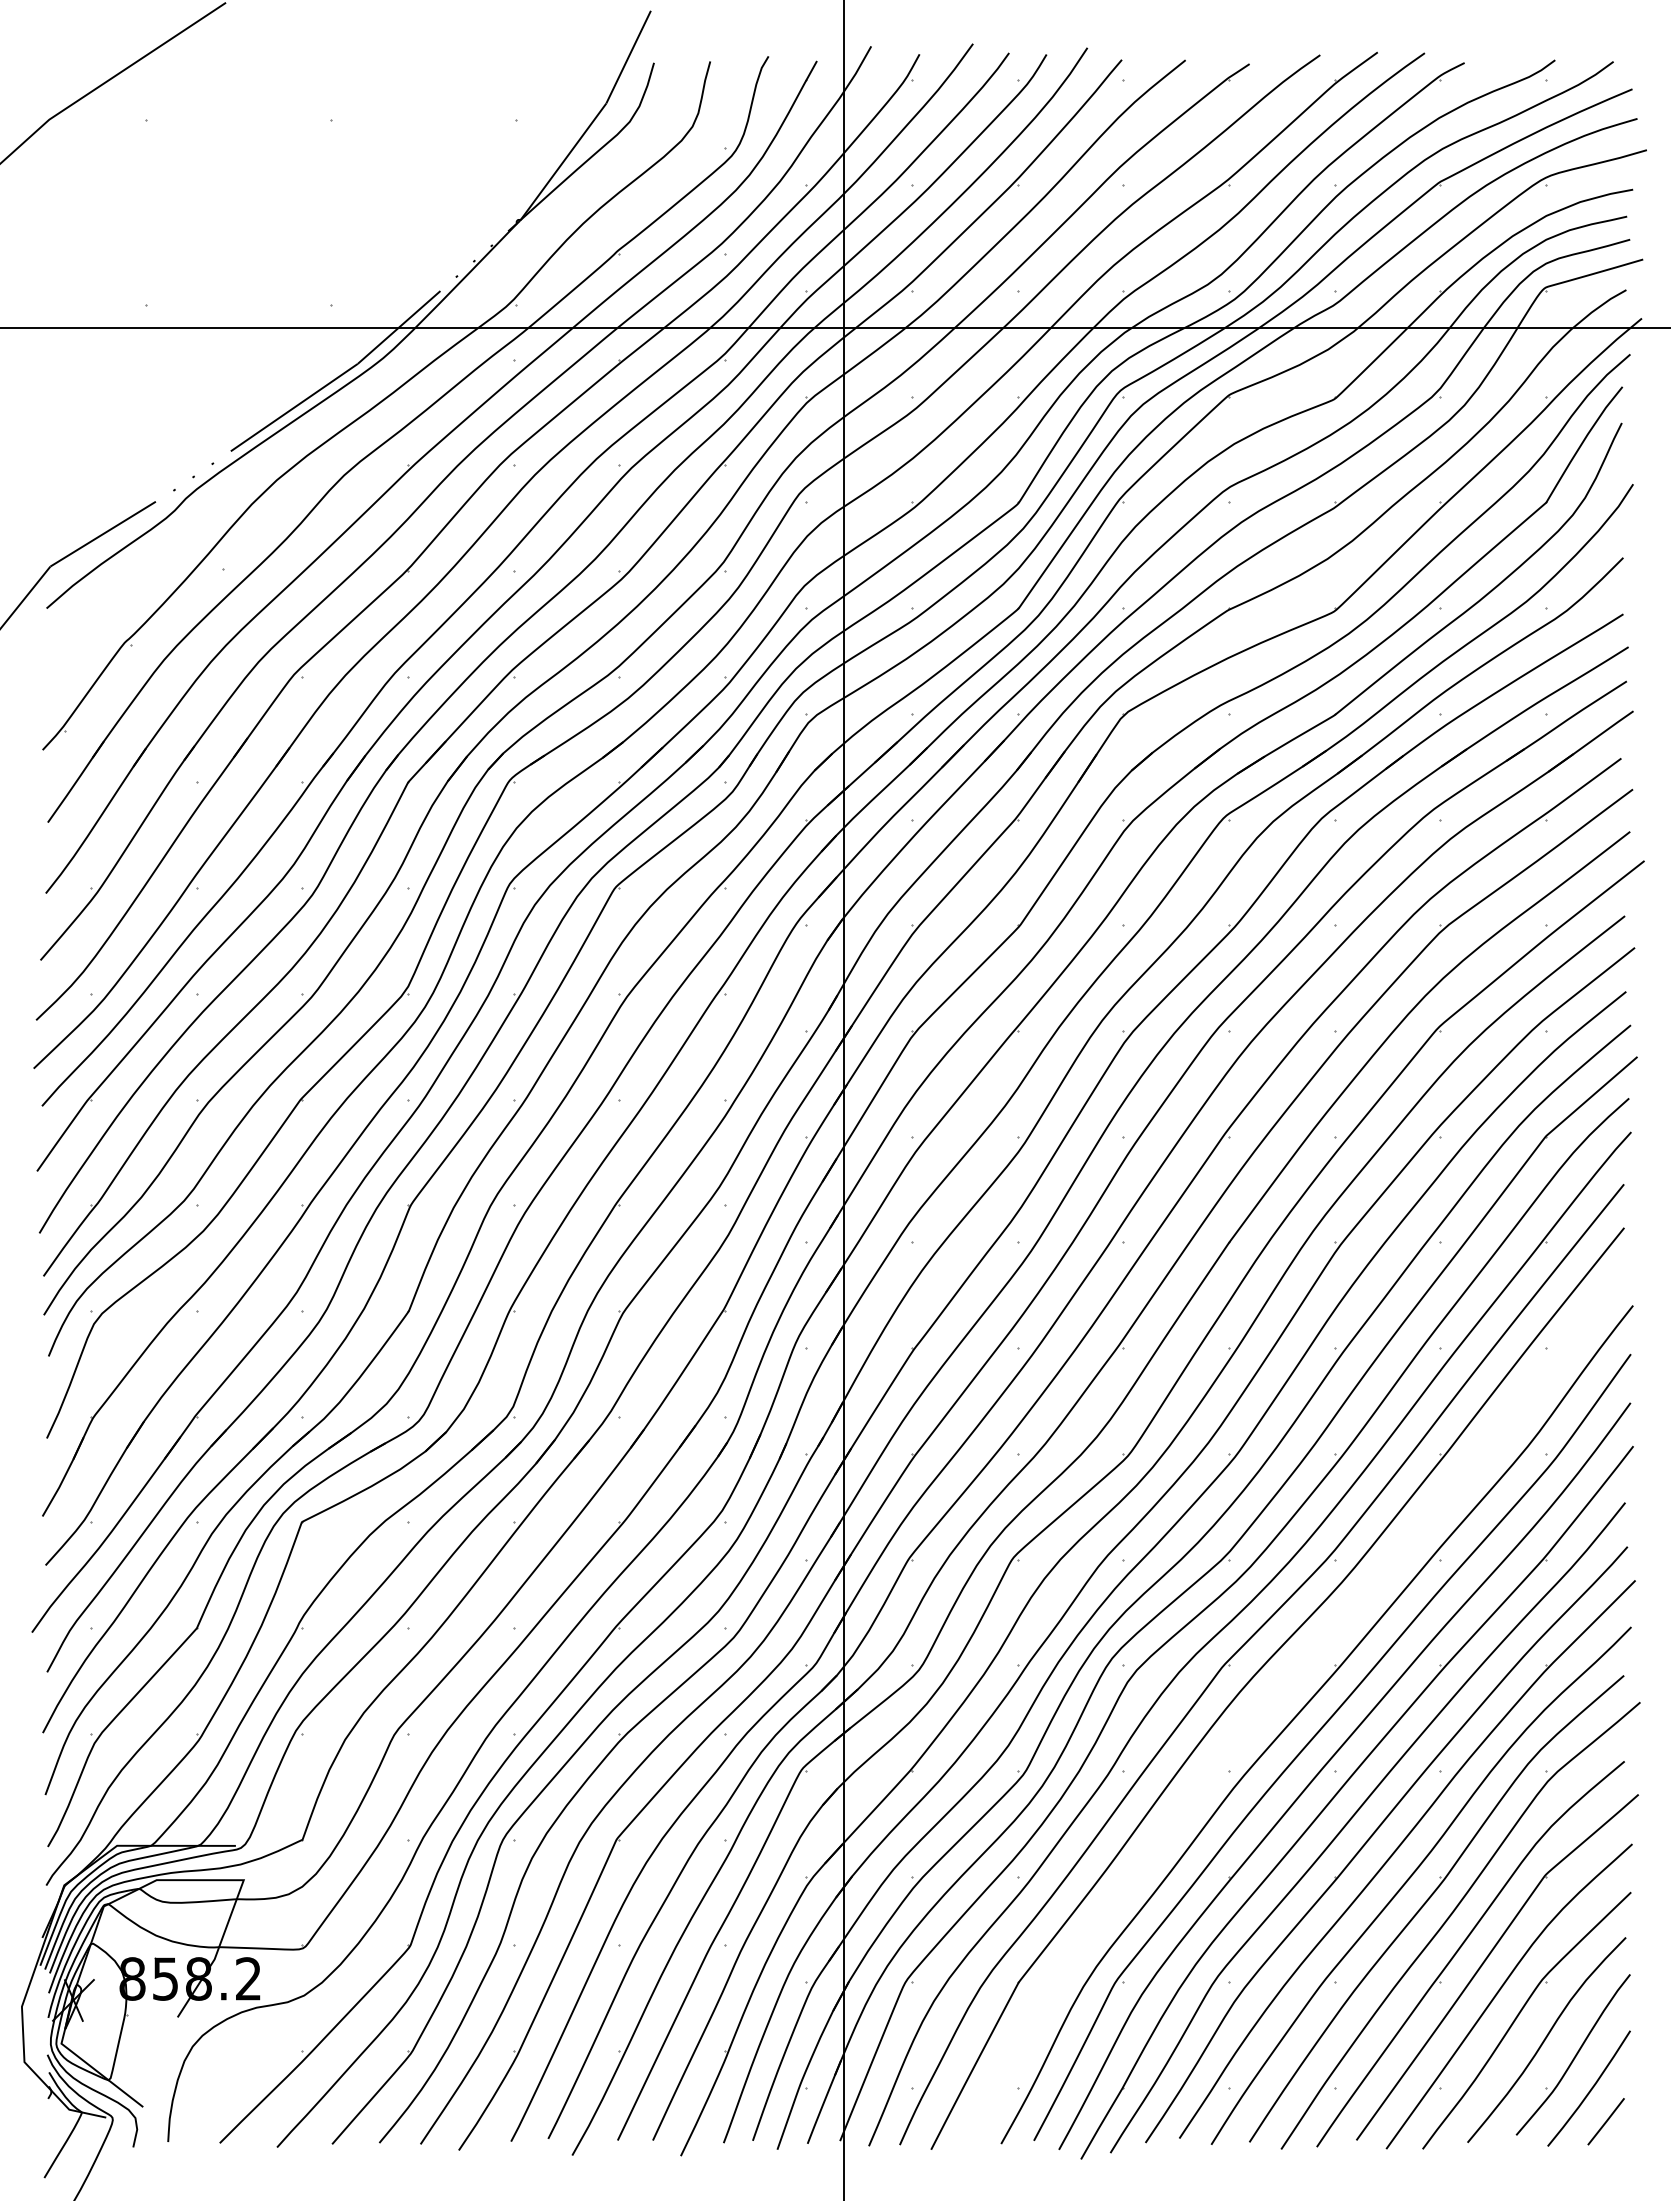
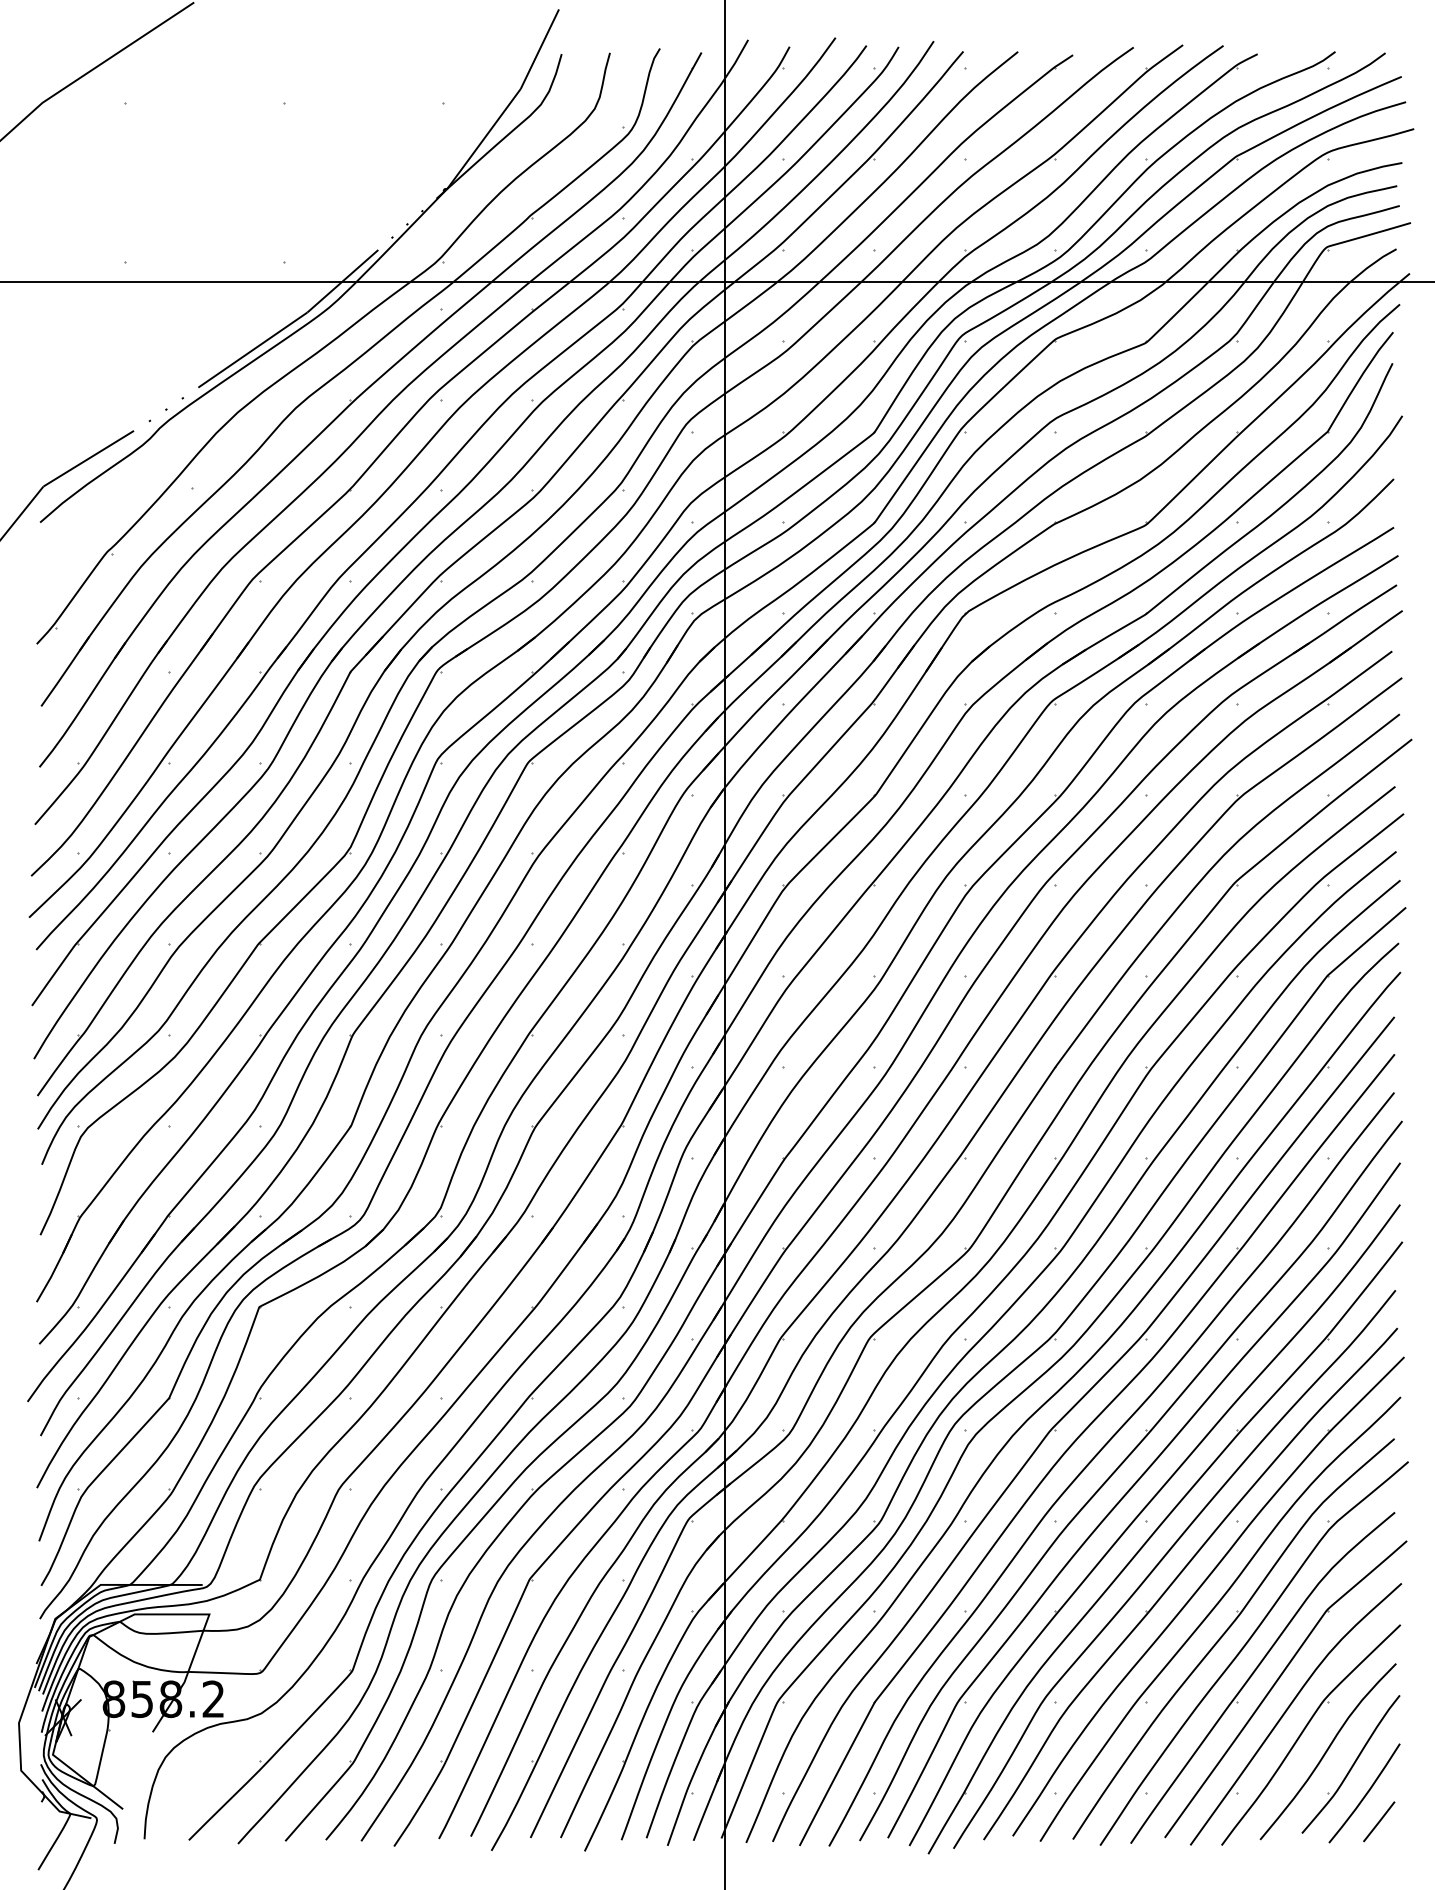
part: (1278, 1695) -> (1097, 1455), added

